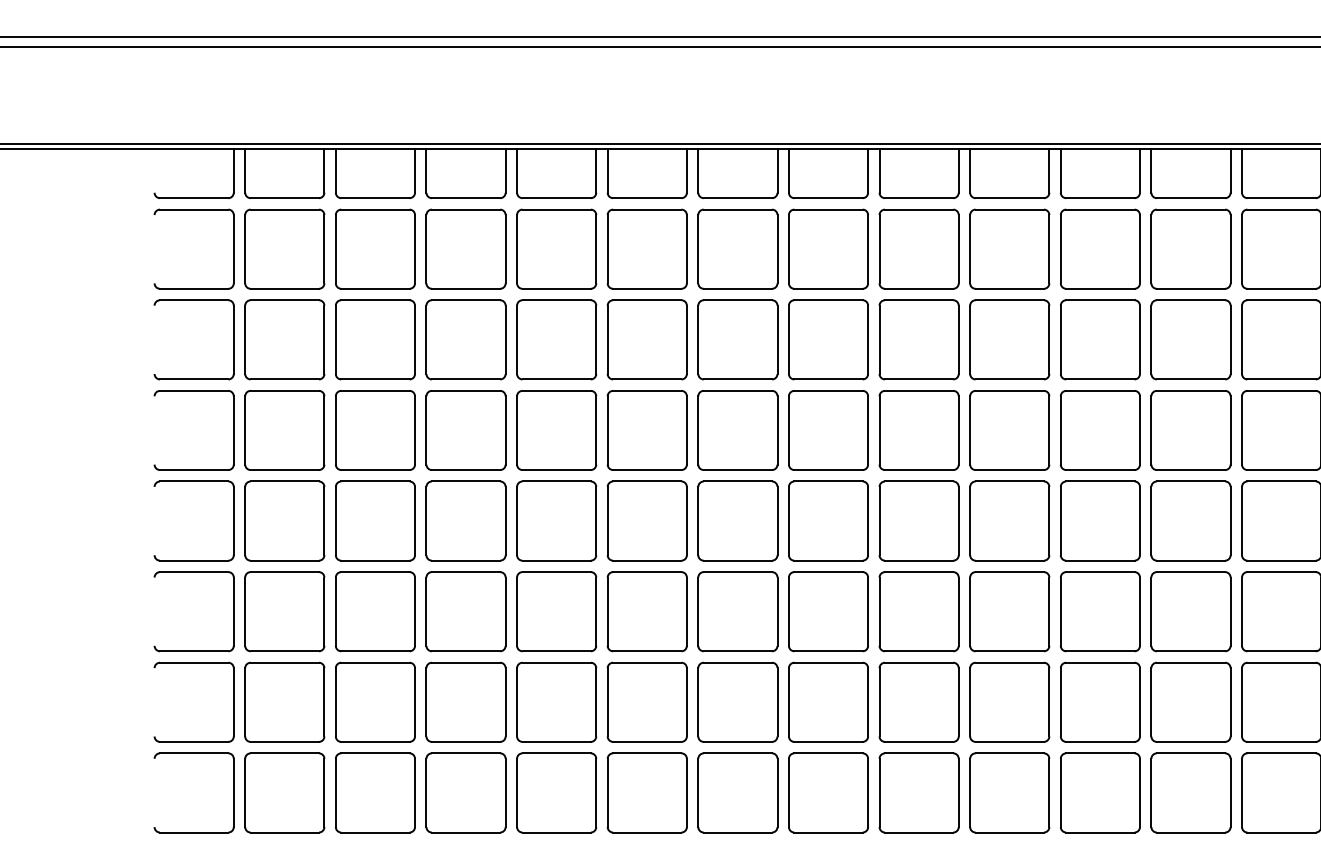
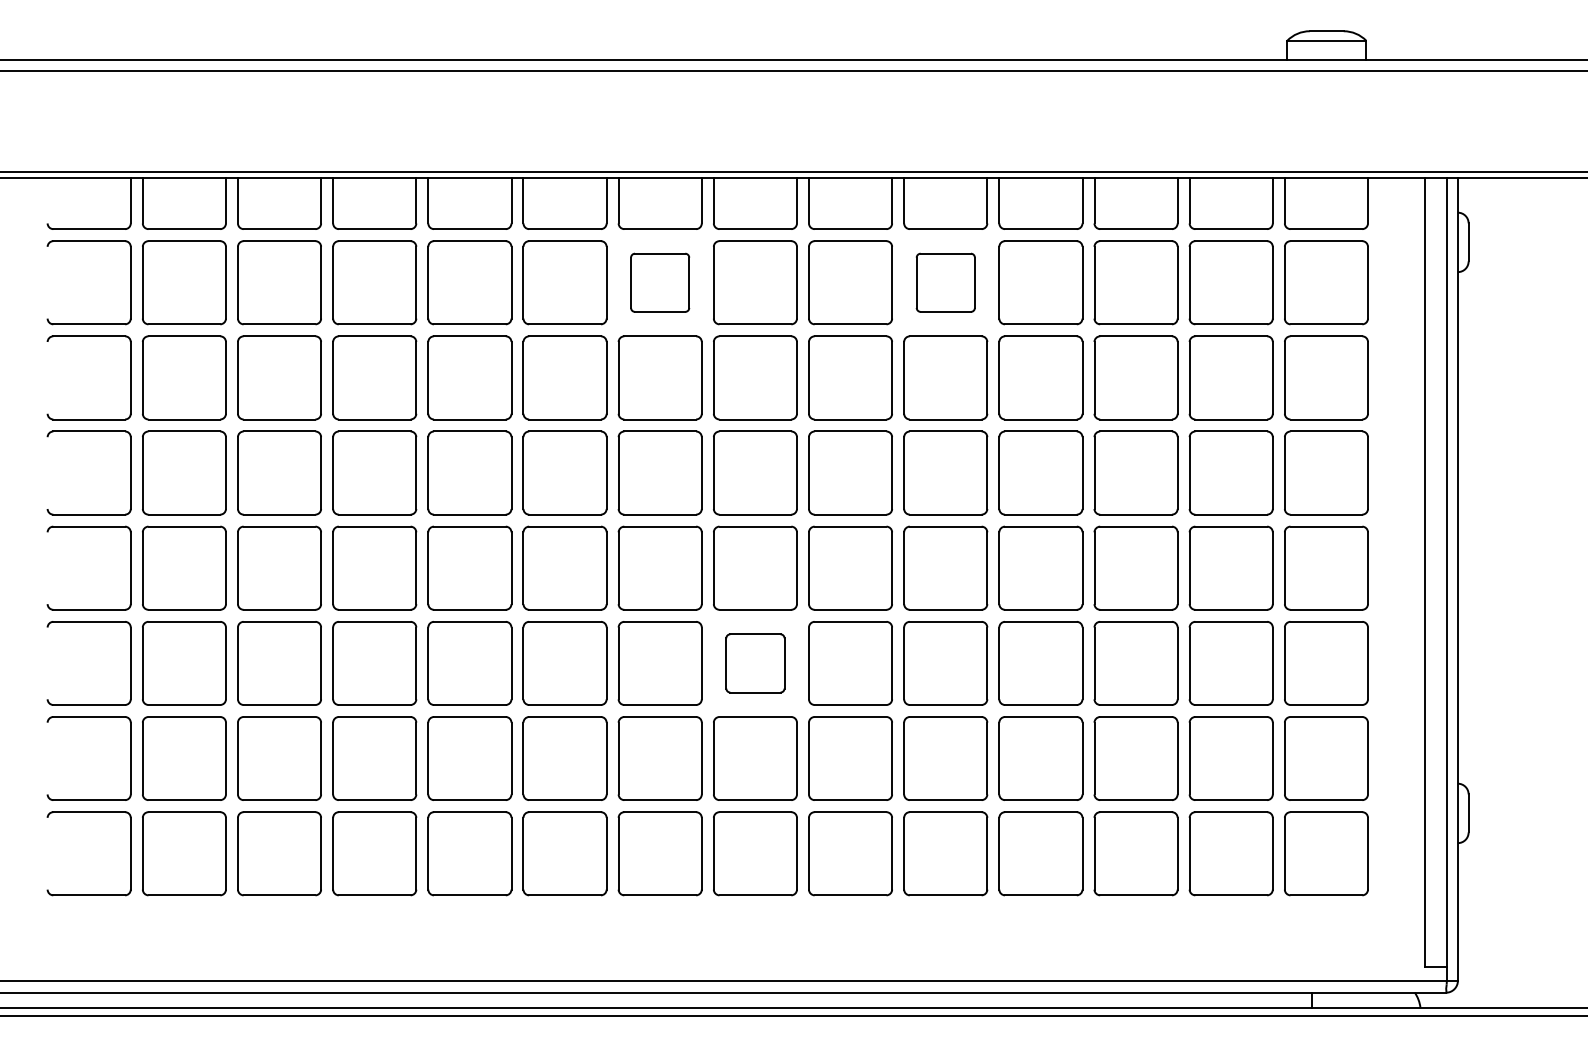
part: (737, 249) -> (659, 282), size x0.7
part: (1009, 249) -> (945, 282), size x0.7
part: (828, 611) -> (755, 663), size x0.7

